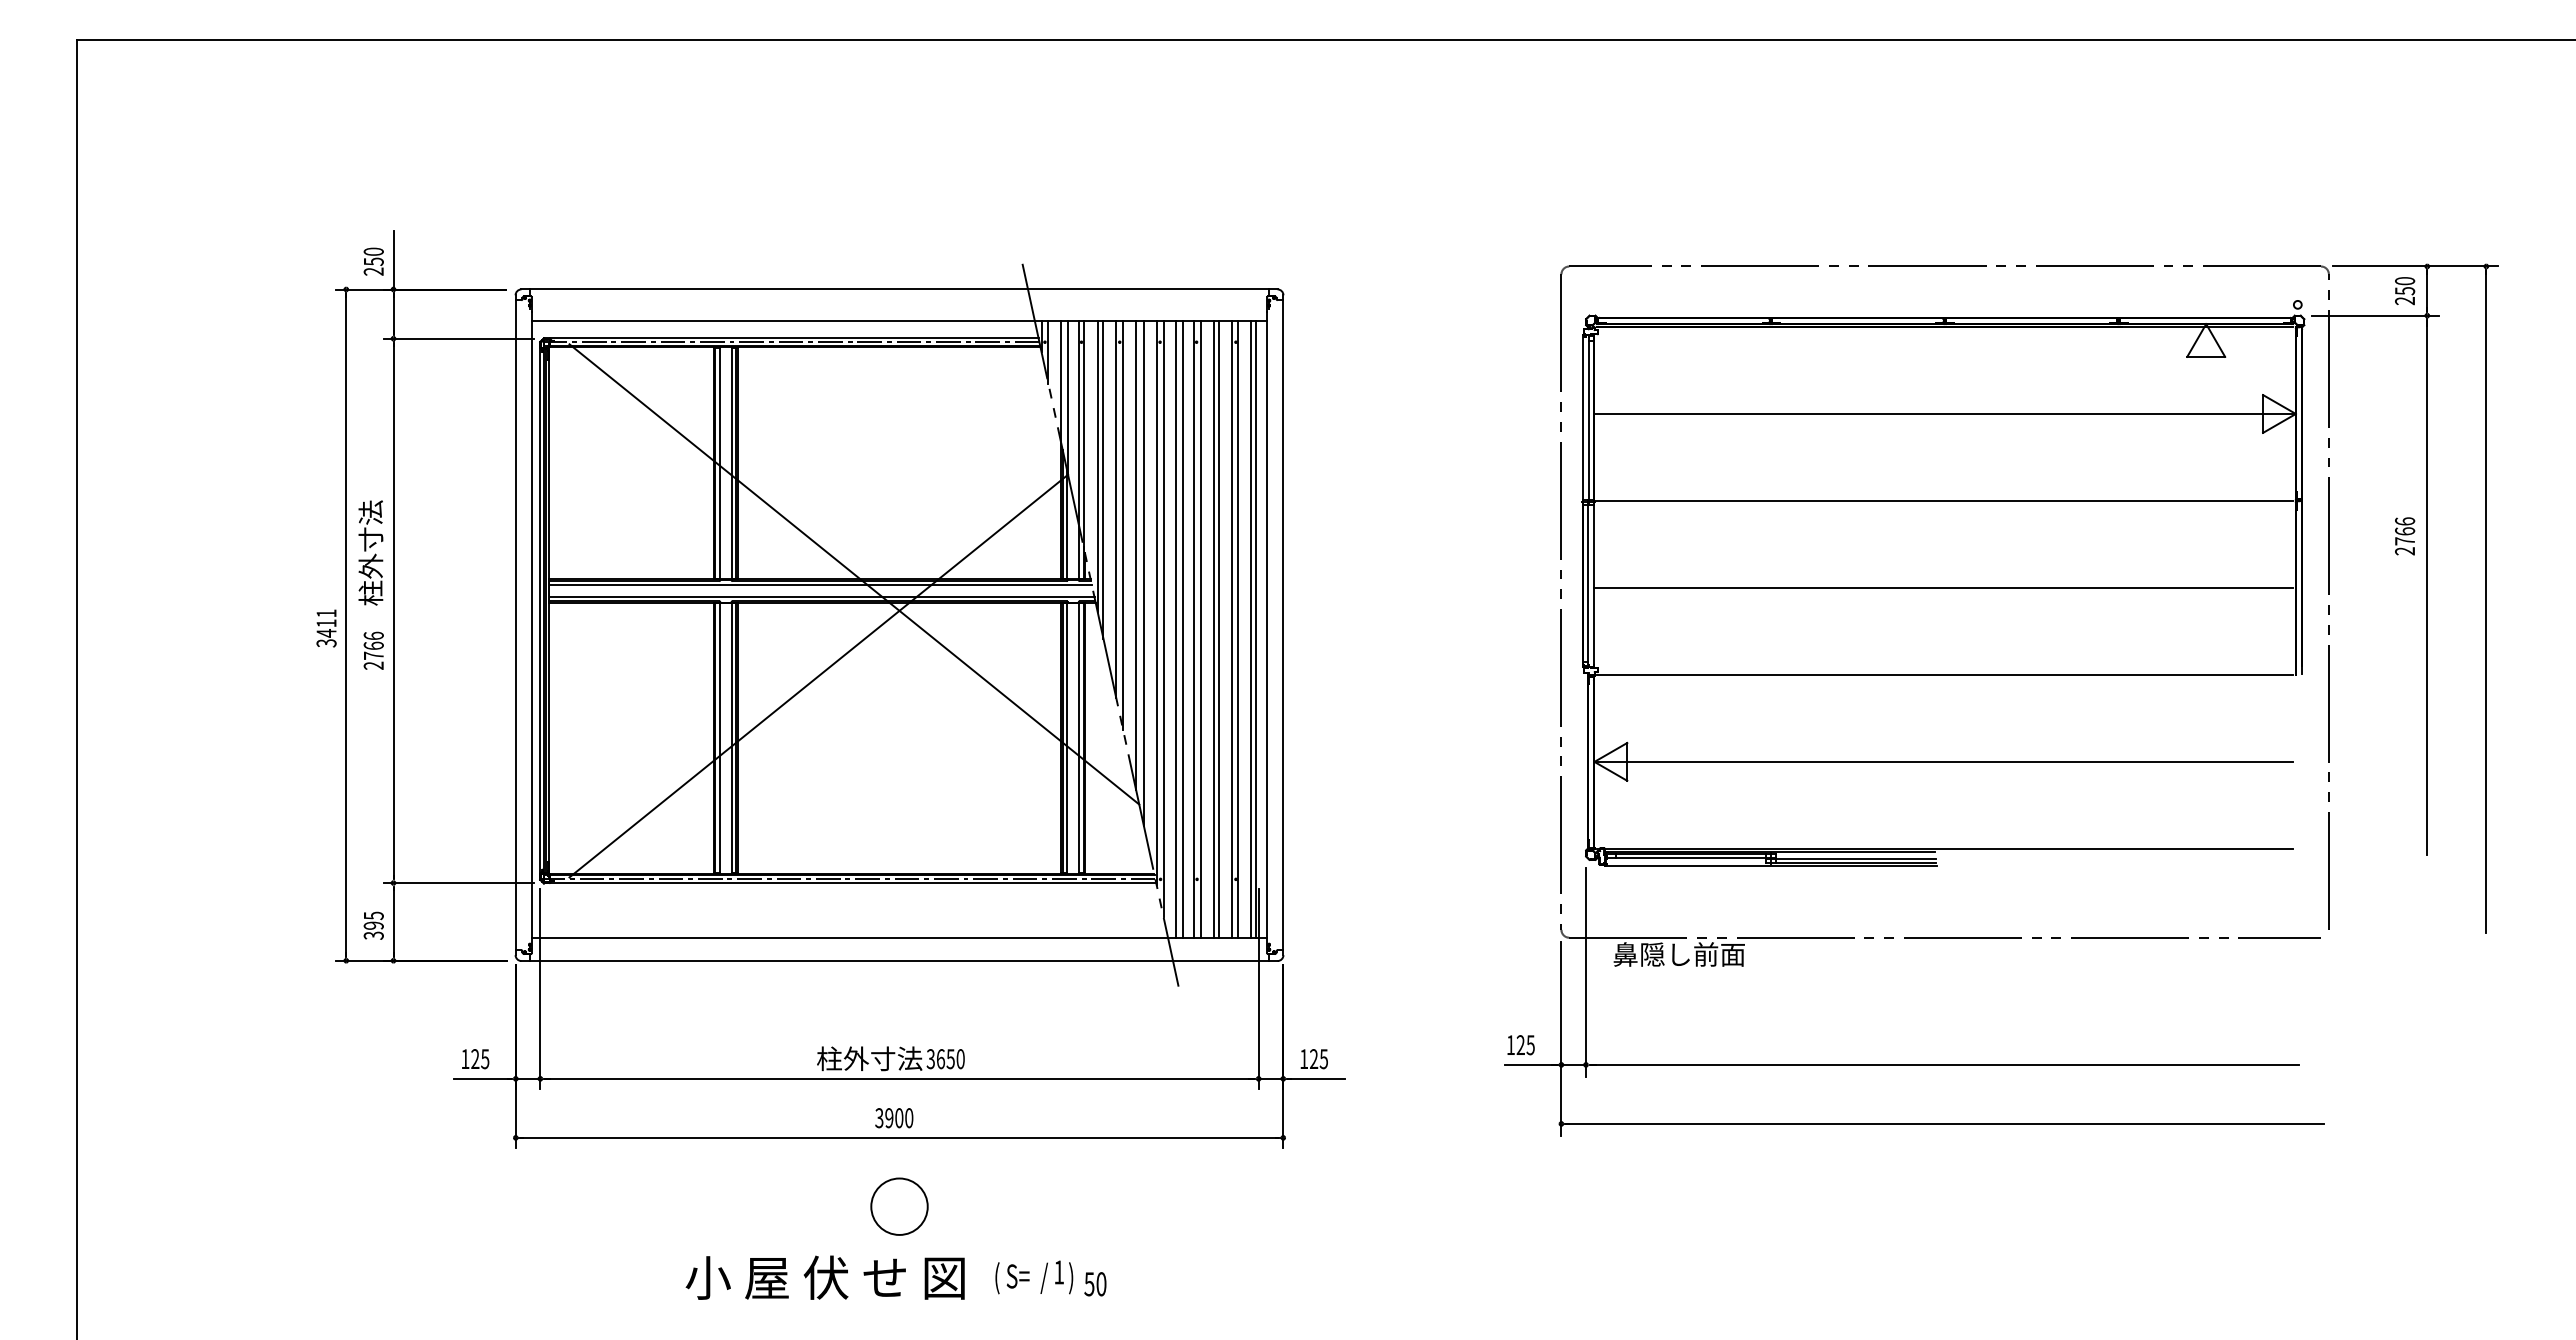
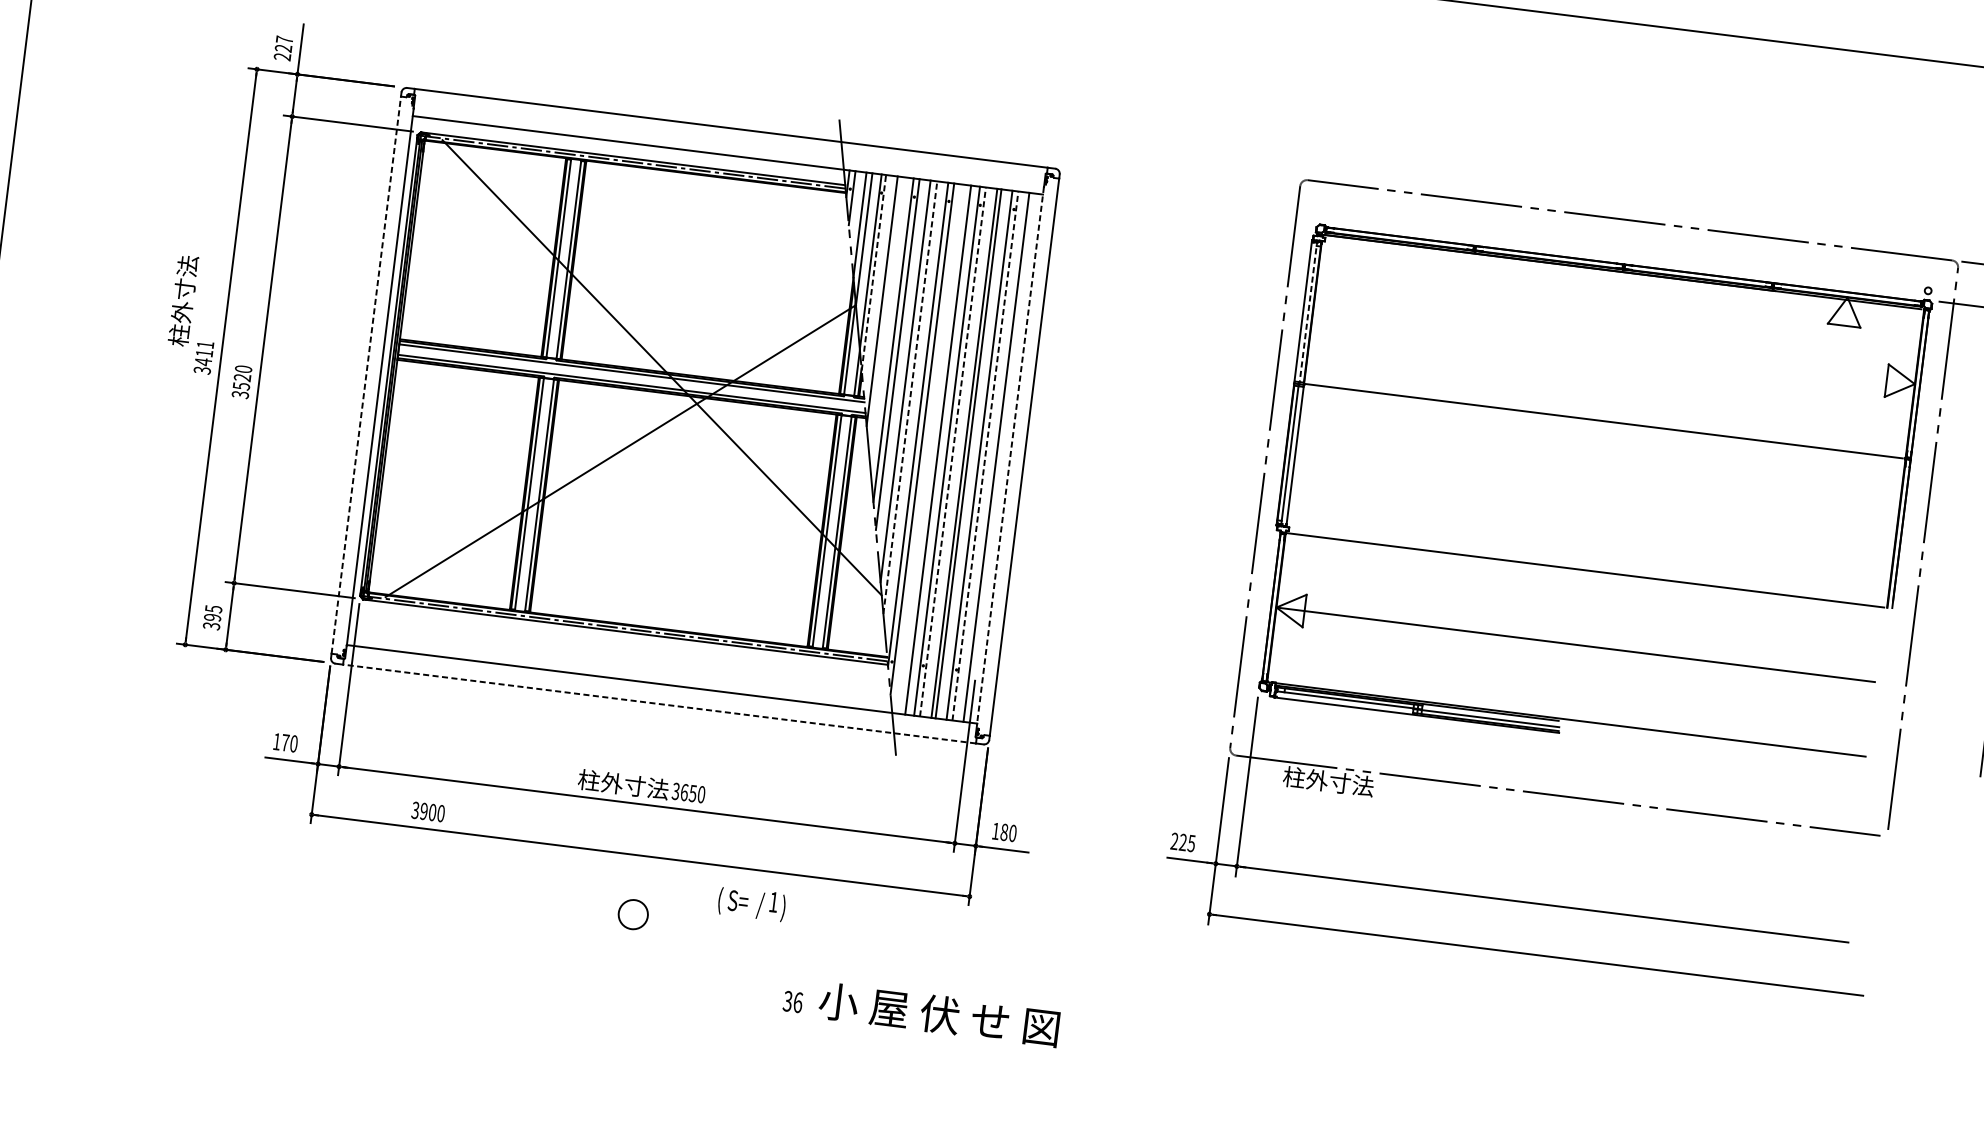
text: (373, 256) -> (283, 43), 250 -> 227
line: (1943, 413) -> (1612, 346), removed
line: (1588, 419) -> (1307, 313), solid -> dashed
line: (1084, 434) -> (874, 272), solid -> dashed
line: (1103, 479) -> (885, 313), removed
text: (370, 552) -> (183, 300), moved
line: (1143, 572) -> (910, 397), solid -> dashed
line: (1943, 587) -> (1594, 495), removed
line: (515, 624) -> (366, 374), solid -> dashed
line: (1267, 625) -> (1010, 455), solid -> dashed
line: (1176, 629) -> (932, 449), removed
line: (1200, 629) -> (952, 451), solid -> dashed
line: (1238, 629) -> (985, 456), solid -> dashed
line: (1256, 629) -> (1000, 457), removed
text: (373, 650) -> (241, 381), 2766 -> 3520
text: (1678, 954) -> (1327, 781), 鼻隠し前面 -> 柱外寸法
line: (899, 961) -> (659, 704), solid -> dashed
text: (1510, 1044) -> (1174, 840), 125 -> 225
text: (480, 1059) -> (289, 743), 125 -> 170
text: (1319, 1059) -> (1009, 833), 125 -> 180
text: (894, 1118) -> (428, 812), moved
circle: (899, 1206) -> (633, 914), size x0.6
text: (824, 1277) -> (938, 1014), moved
text: (1034, 1277) -> (752, 903), moved
text: (1095, 1284) -> (793, 1002), 50 -> 36

